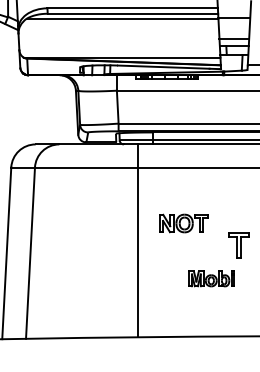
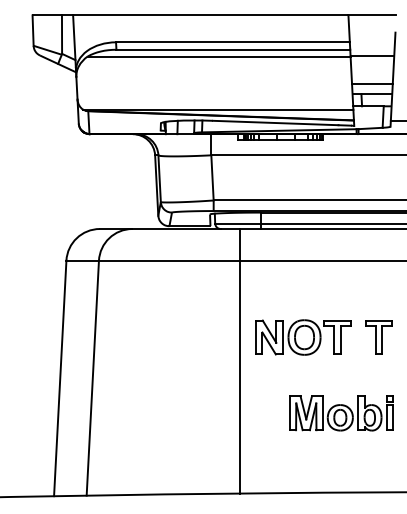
part: (184, 223) -> (303, 337), size x1.43
part: (238, 245) -> (378, 337), moved
part: (211, 278) -> (341, 413), size x1.67

